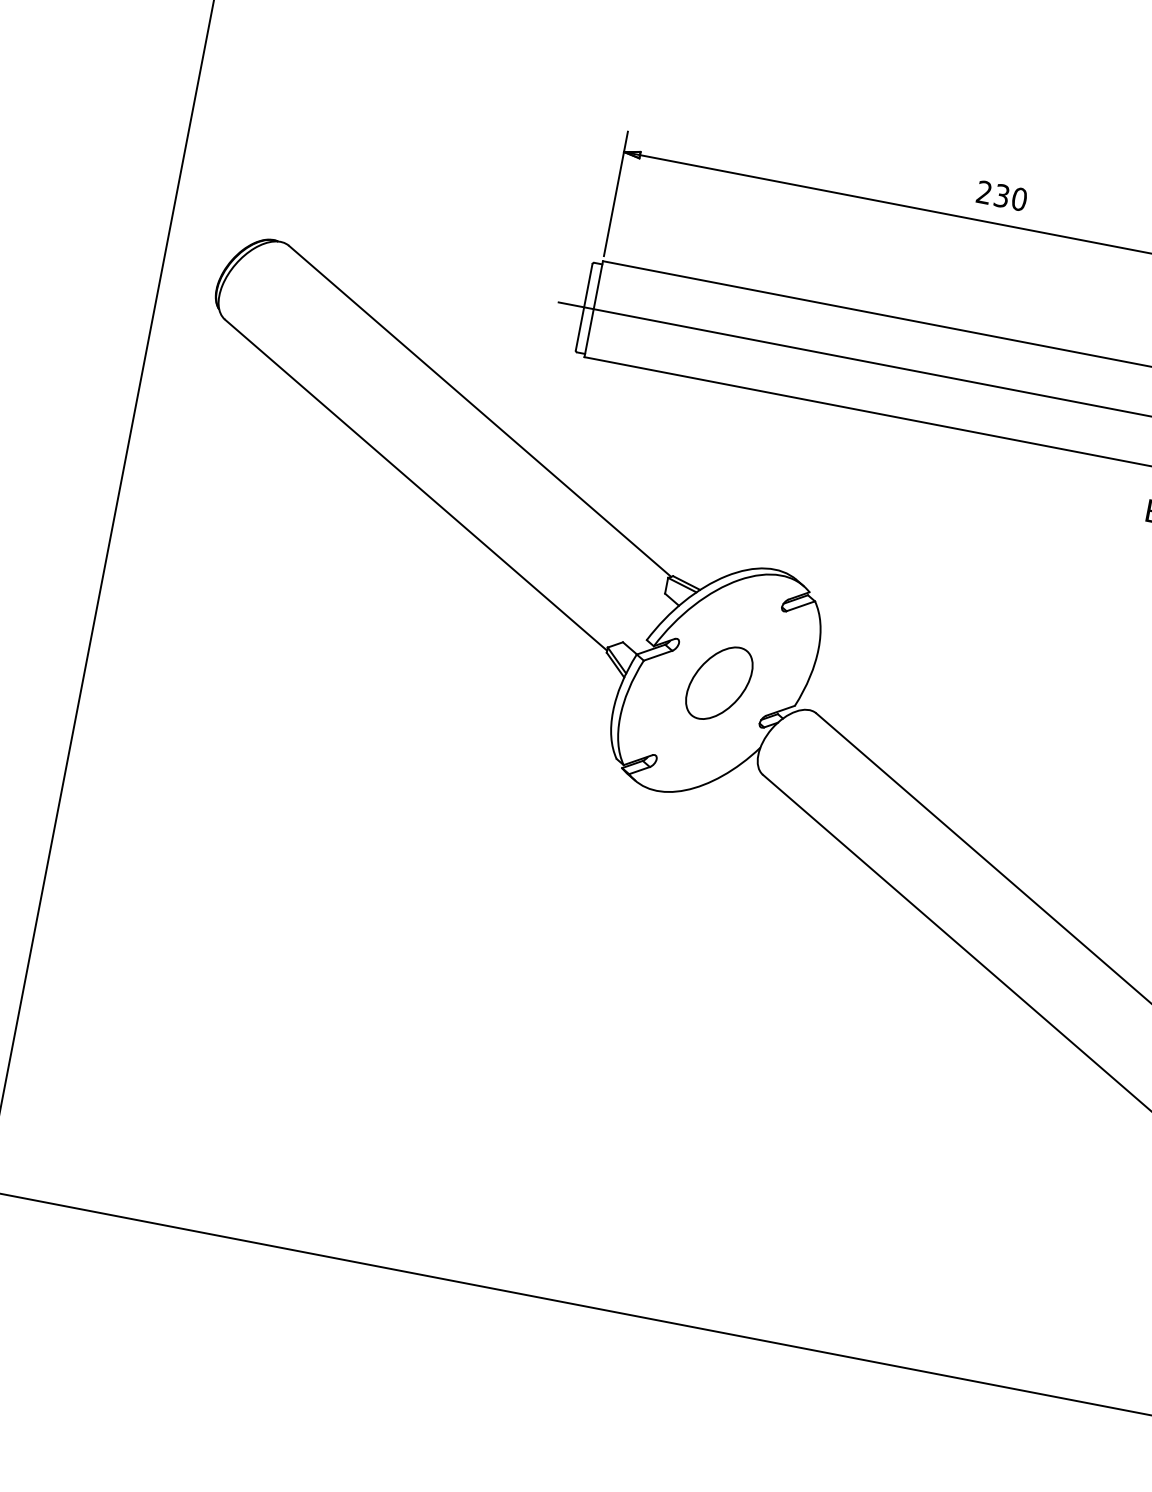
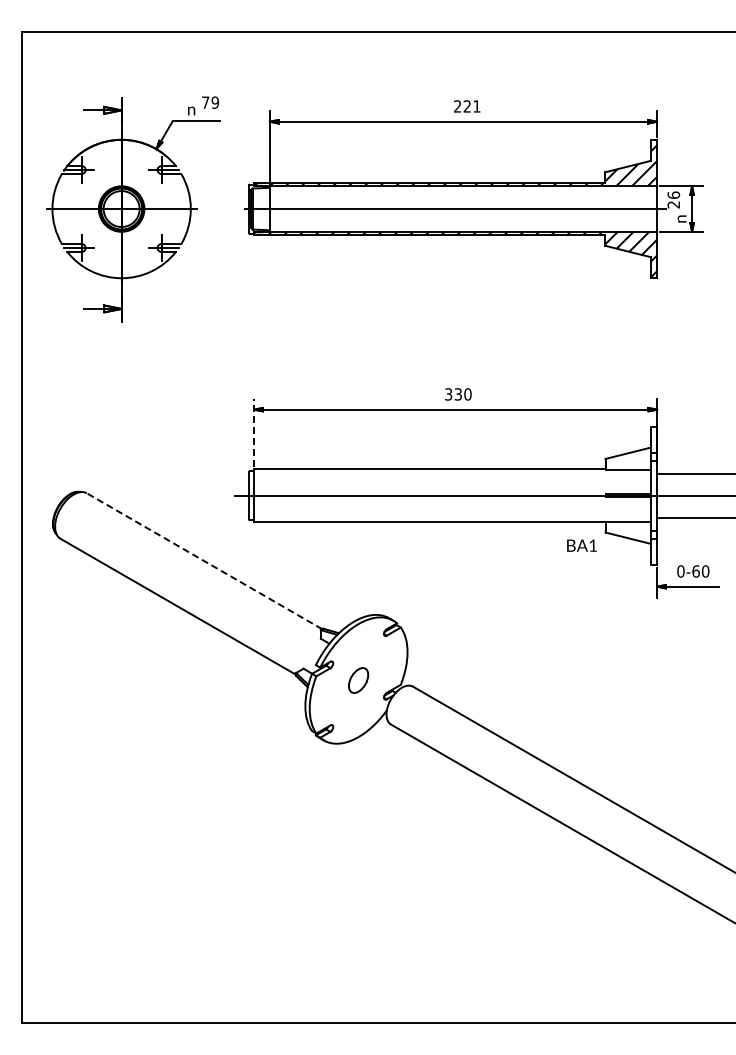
text: (983, 192) -> (448, 394), 230 -> 330
line: (616, 193) -> (254, 432), solid -> dashed
line: (479, 411) -> (204, 561), solid -> dashed
part: (719, 683) -> (358, 680), size x0.6

